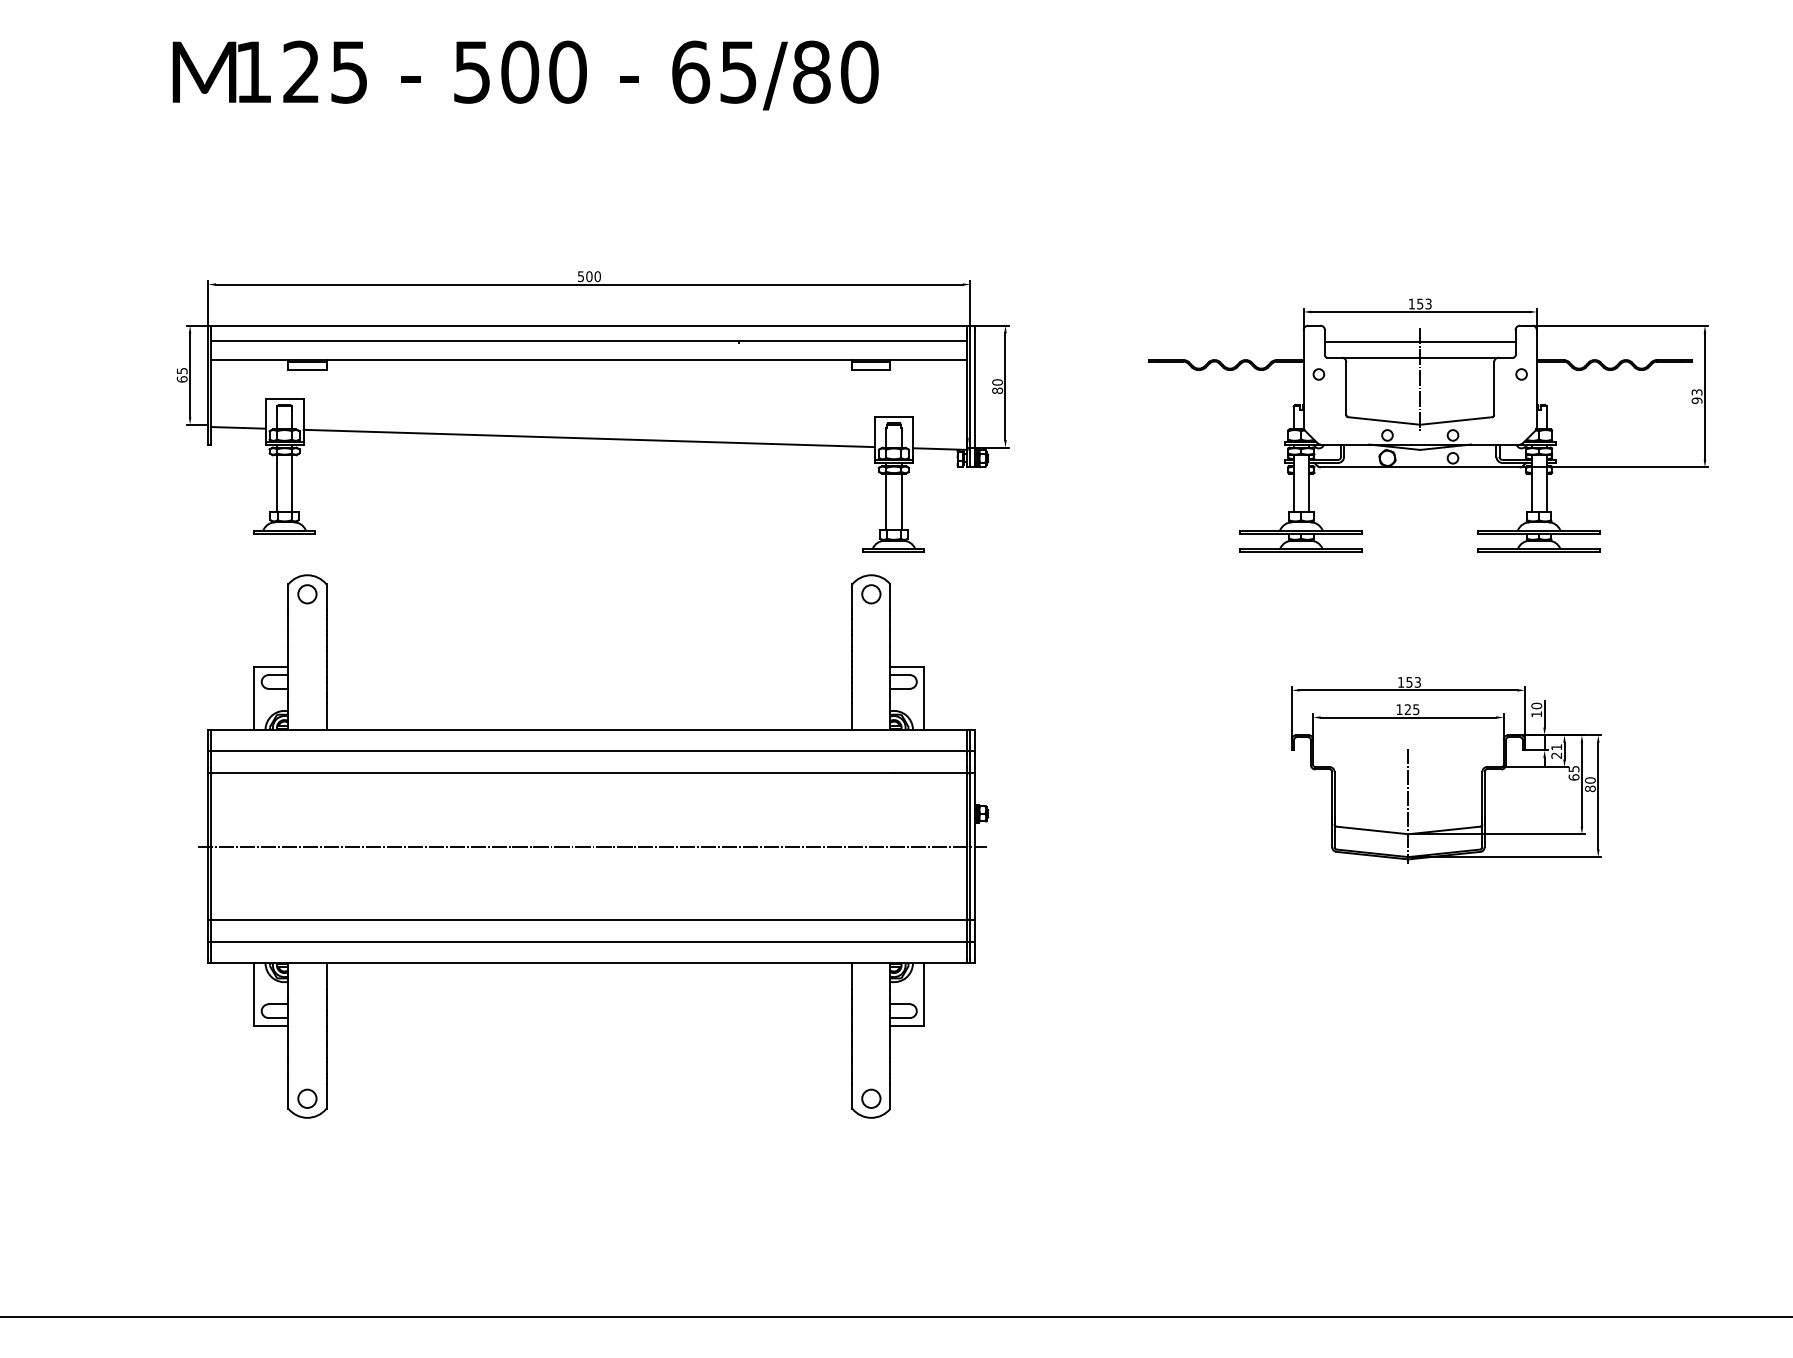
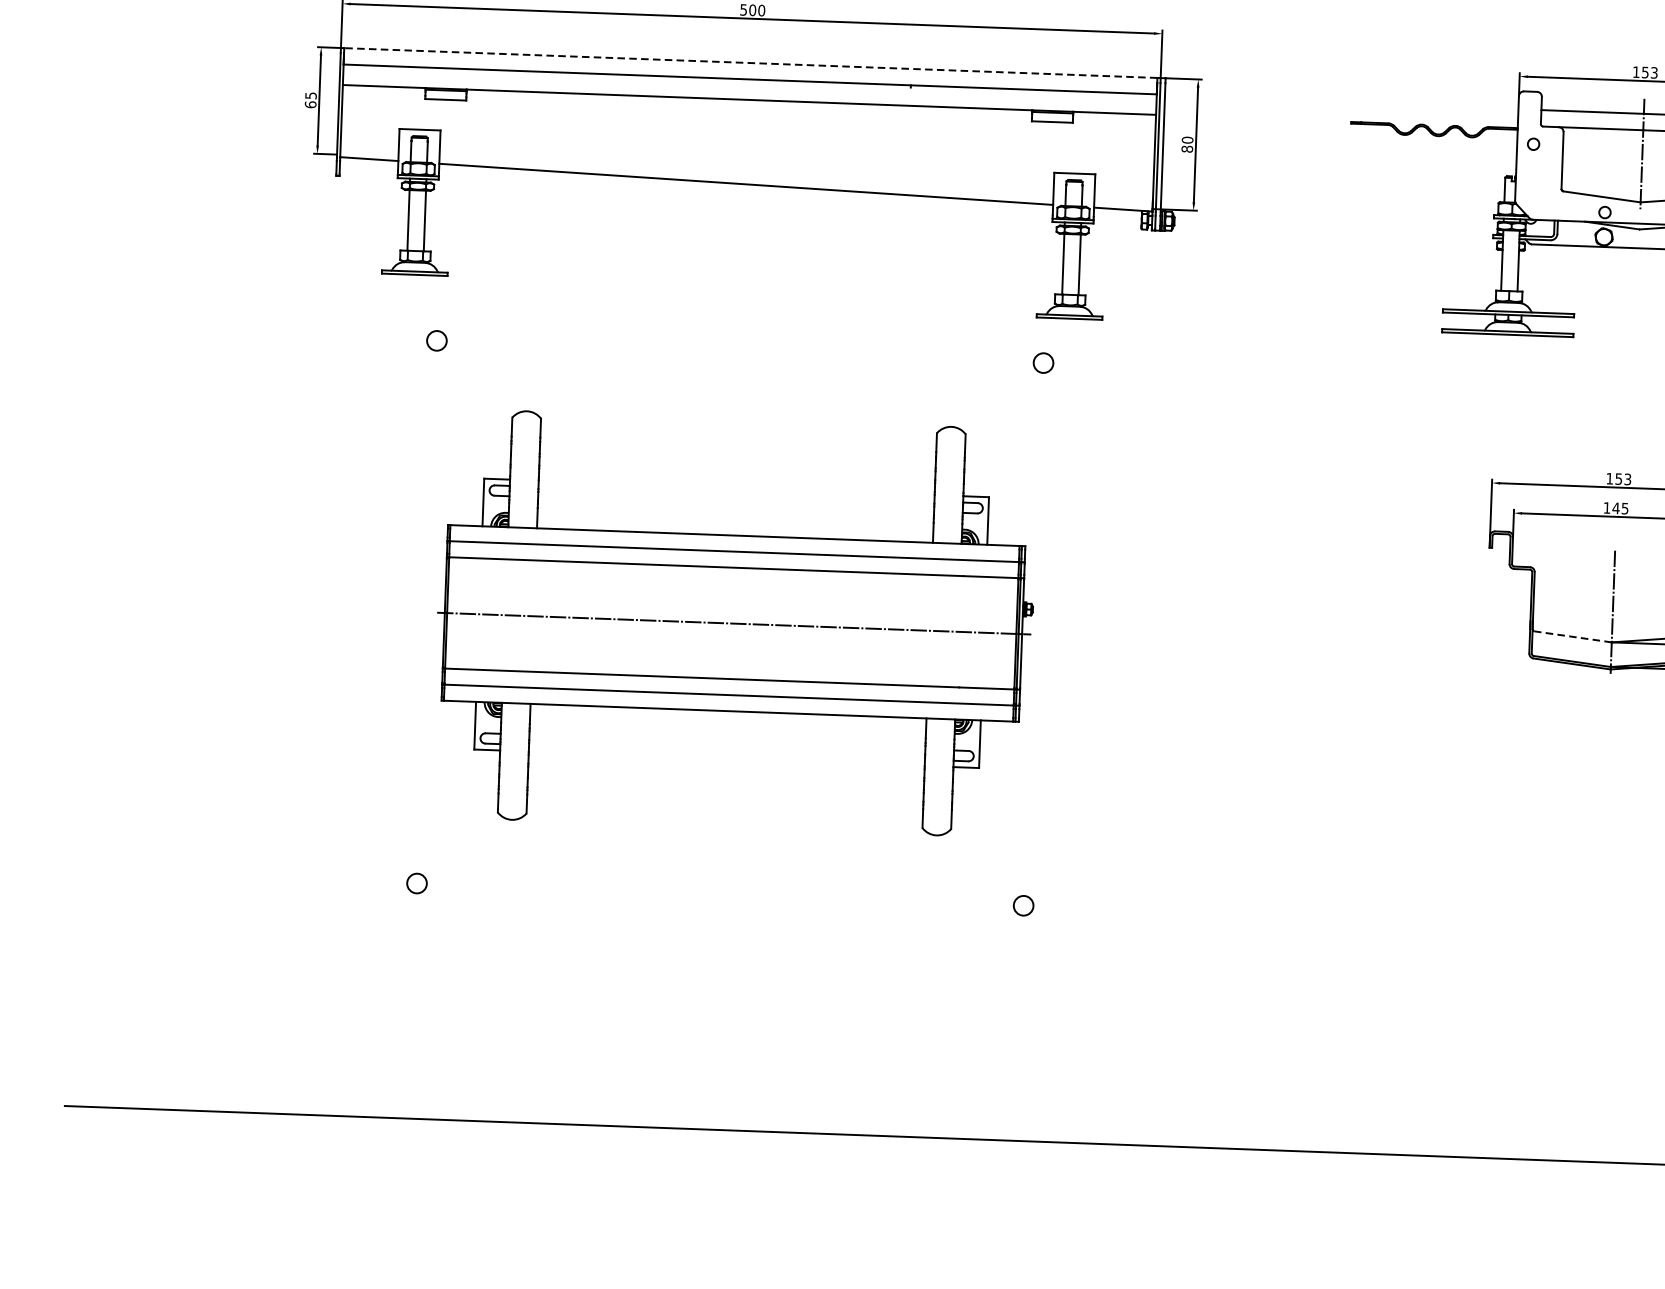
line: (589, 325) -> (750, 62), solid -> dashed
text: (1407, 709) -> (1615, 508), 125 -> 145
line: (1372, 830) -> (1573, 636), solid -> dashed
part: (593, 846) -> (734, 623), size x0.7

